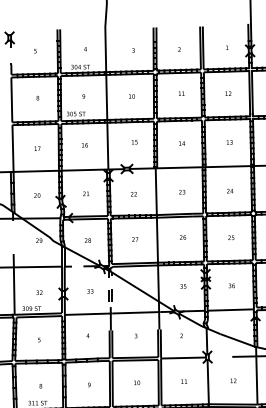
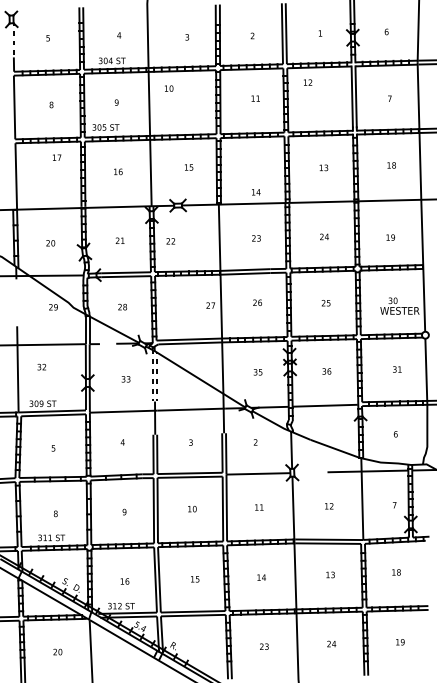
text: (228, 93) -> (308, 82), moved
text: (132, 96) -> (169, 88), moved
text: (182, 143) -> (256, 192), moved
text: (37, 148) -> (57, 157), moved
text: (133, 194) -> (170, 241), moved
text: (135, 239) -> (210, 305), moved
text: (39, 292) -> (41, 366), moved

